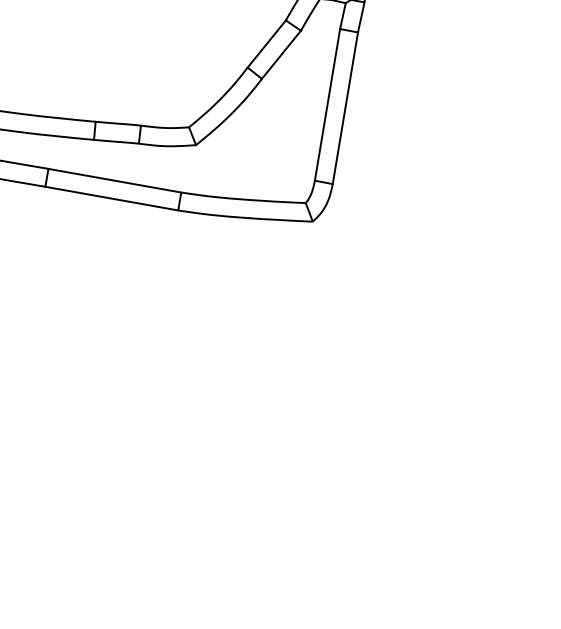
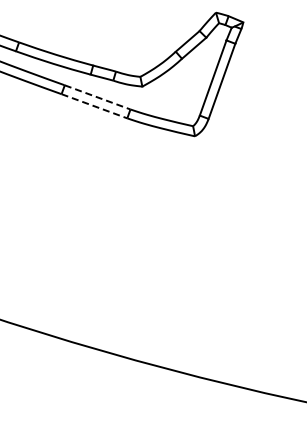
line: (114, 180) -> (97, 97), solid -> dashed
line: (111, 199) -> (94, 106), solid -> dashed

